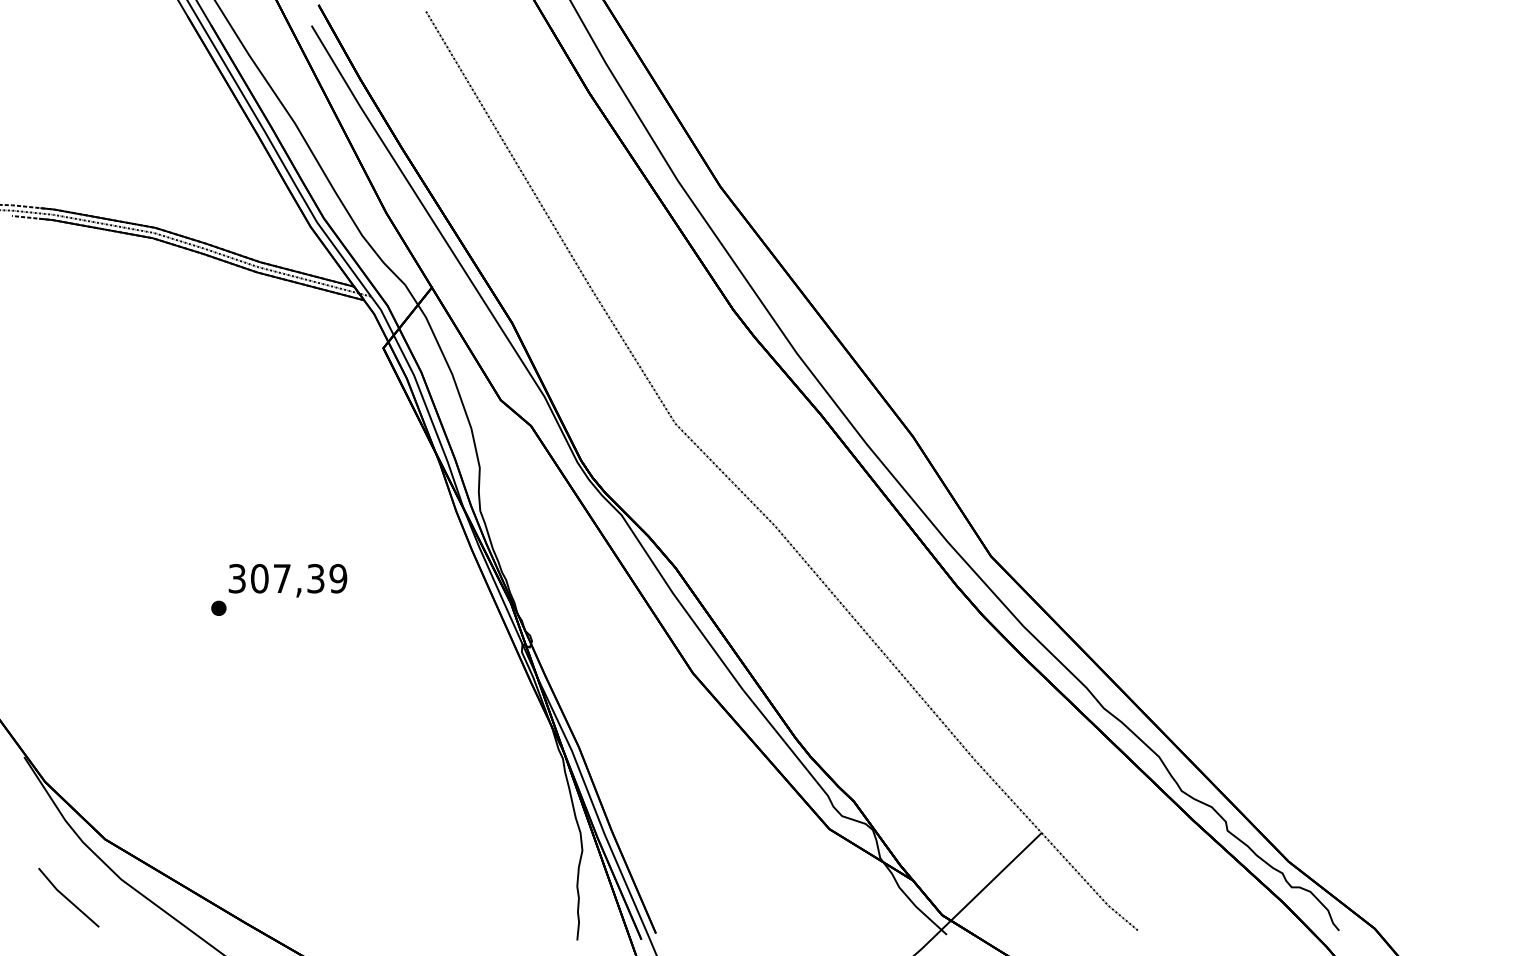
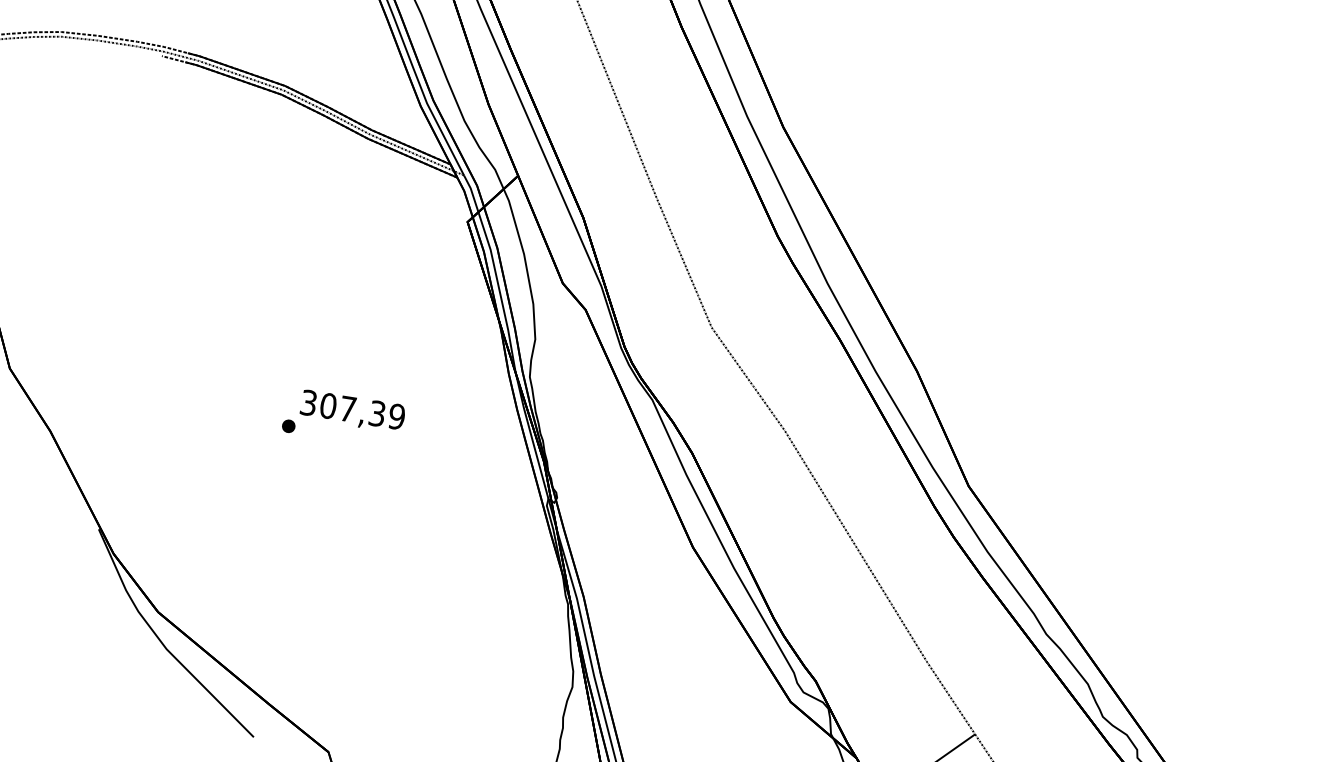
line: (67, 897) -> (117, 657), removed

